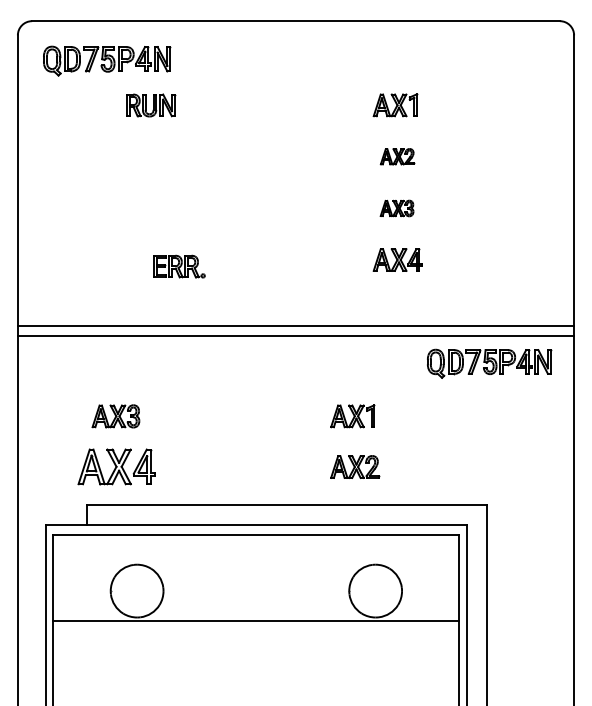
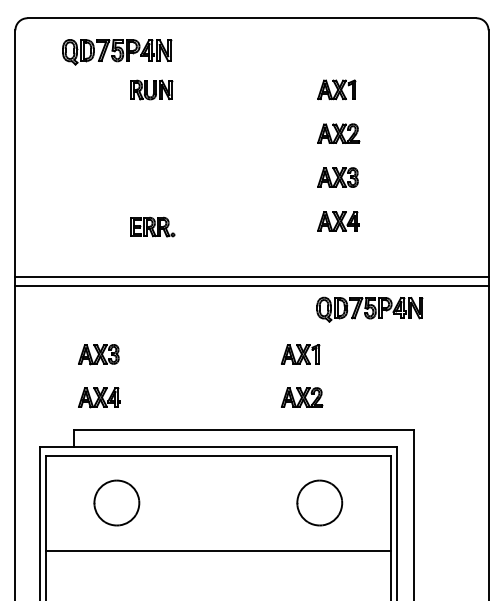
part: (107, 60) -> (117, 51), moved
part: (151, 105) -> (152, 89), moved
part: (397, 156) -> (338, 133), size x1.43
part: (396, 208) -> (337, 177), size x1.43
part: (489, 363) -> (369, 309), moved
part: (115, 467) -> (98, 397), size x0.62
line: (256, 620) -> (218, 550), moved

